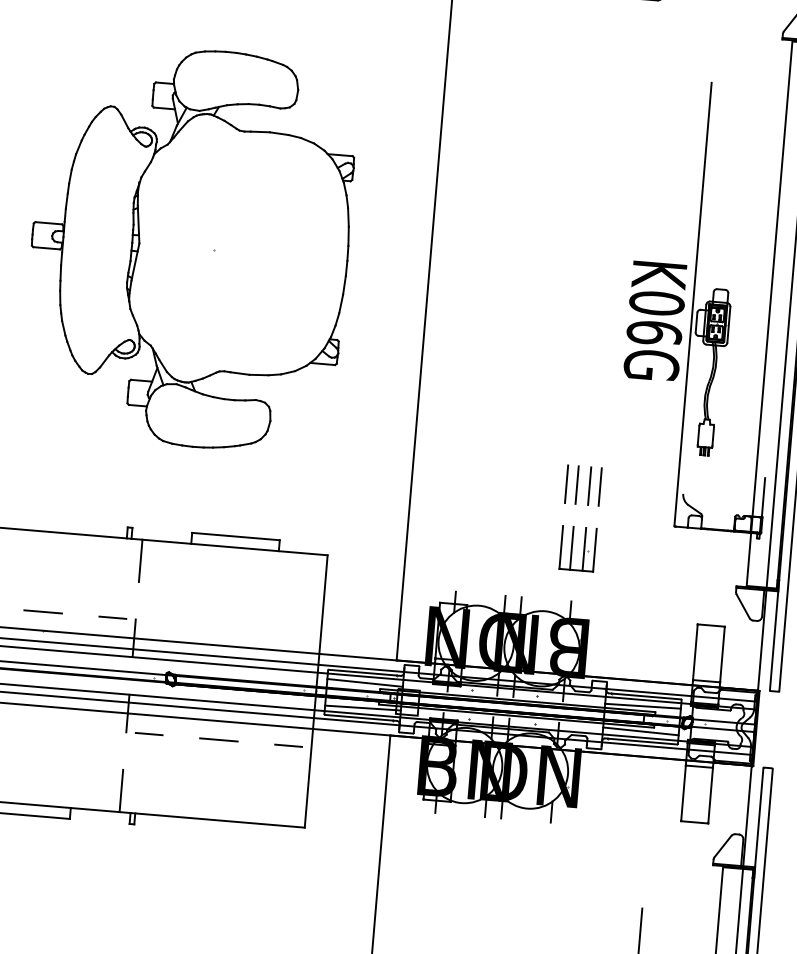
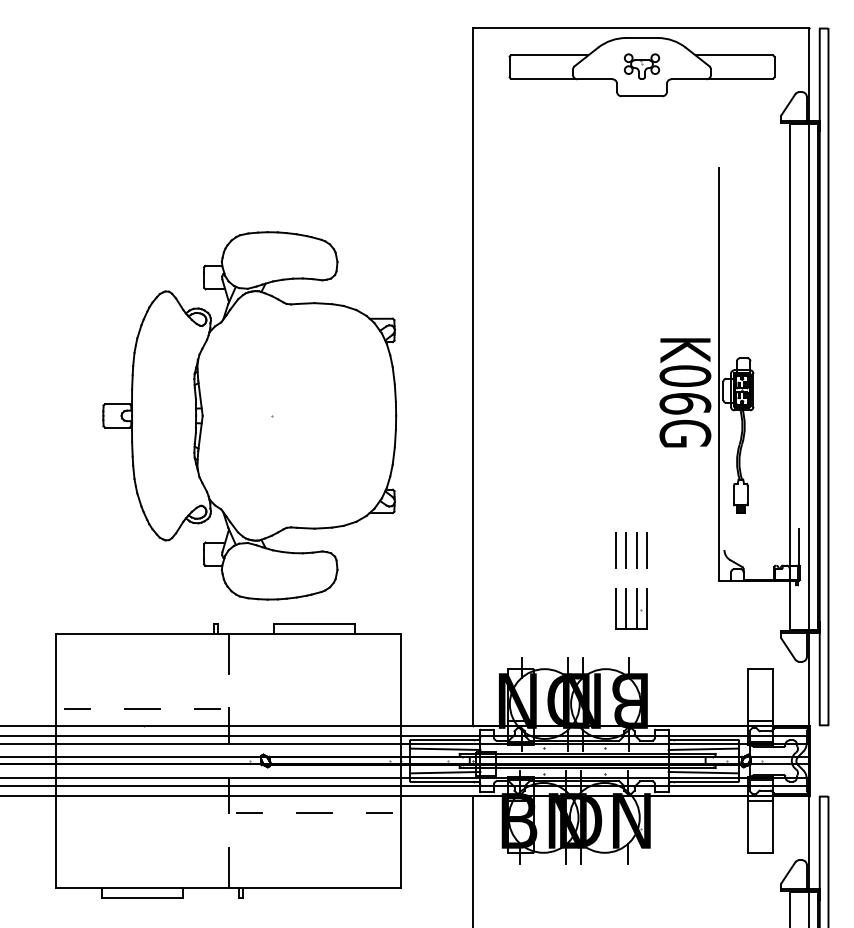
part: (189, 247) -> (249, 415), moved

